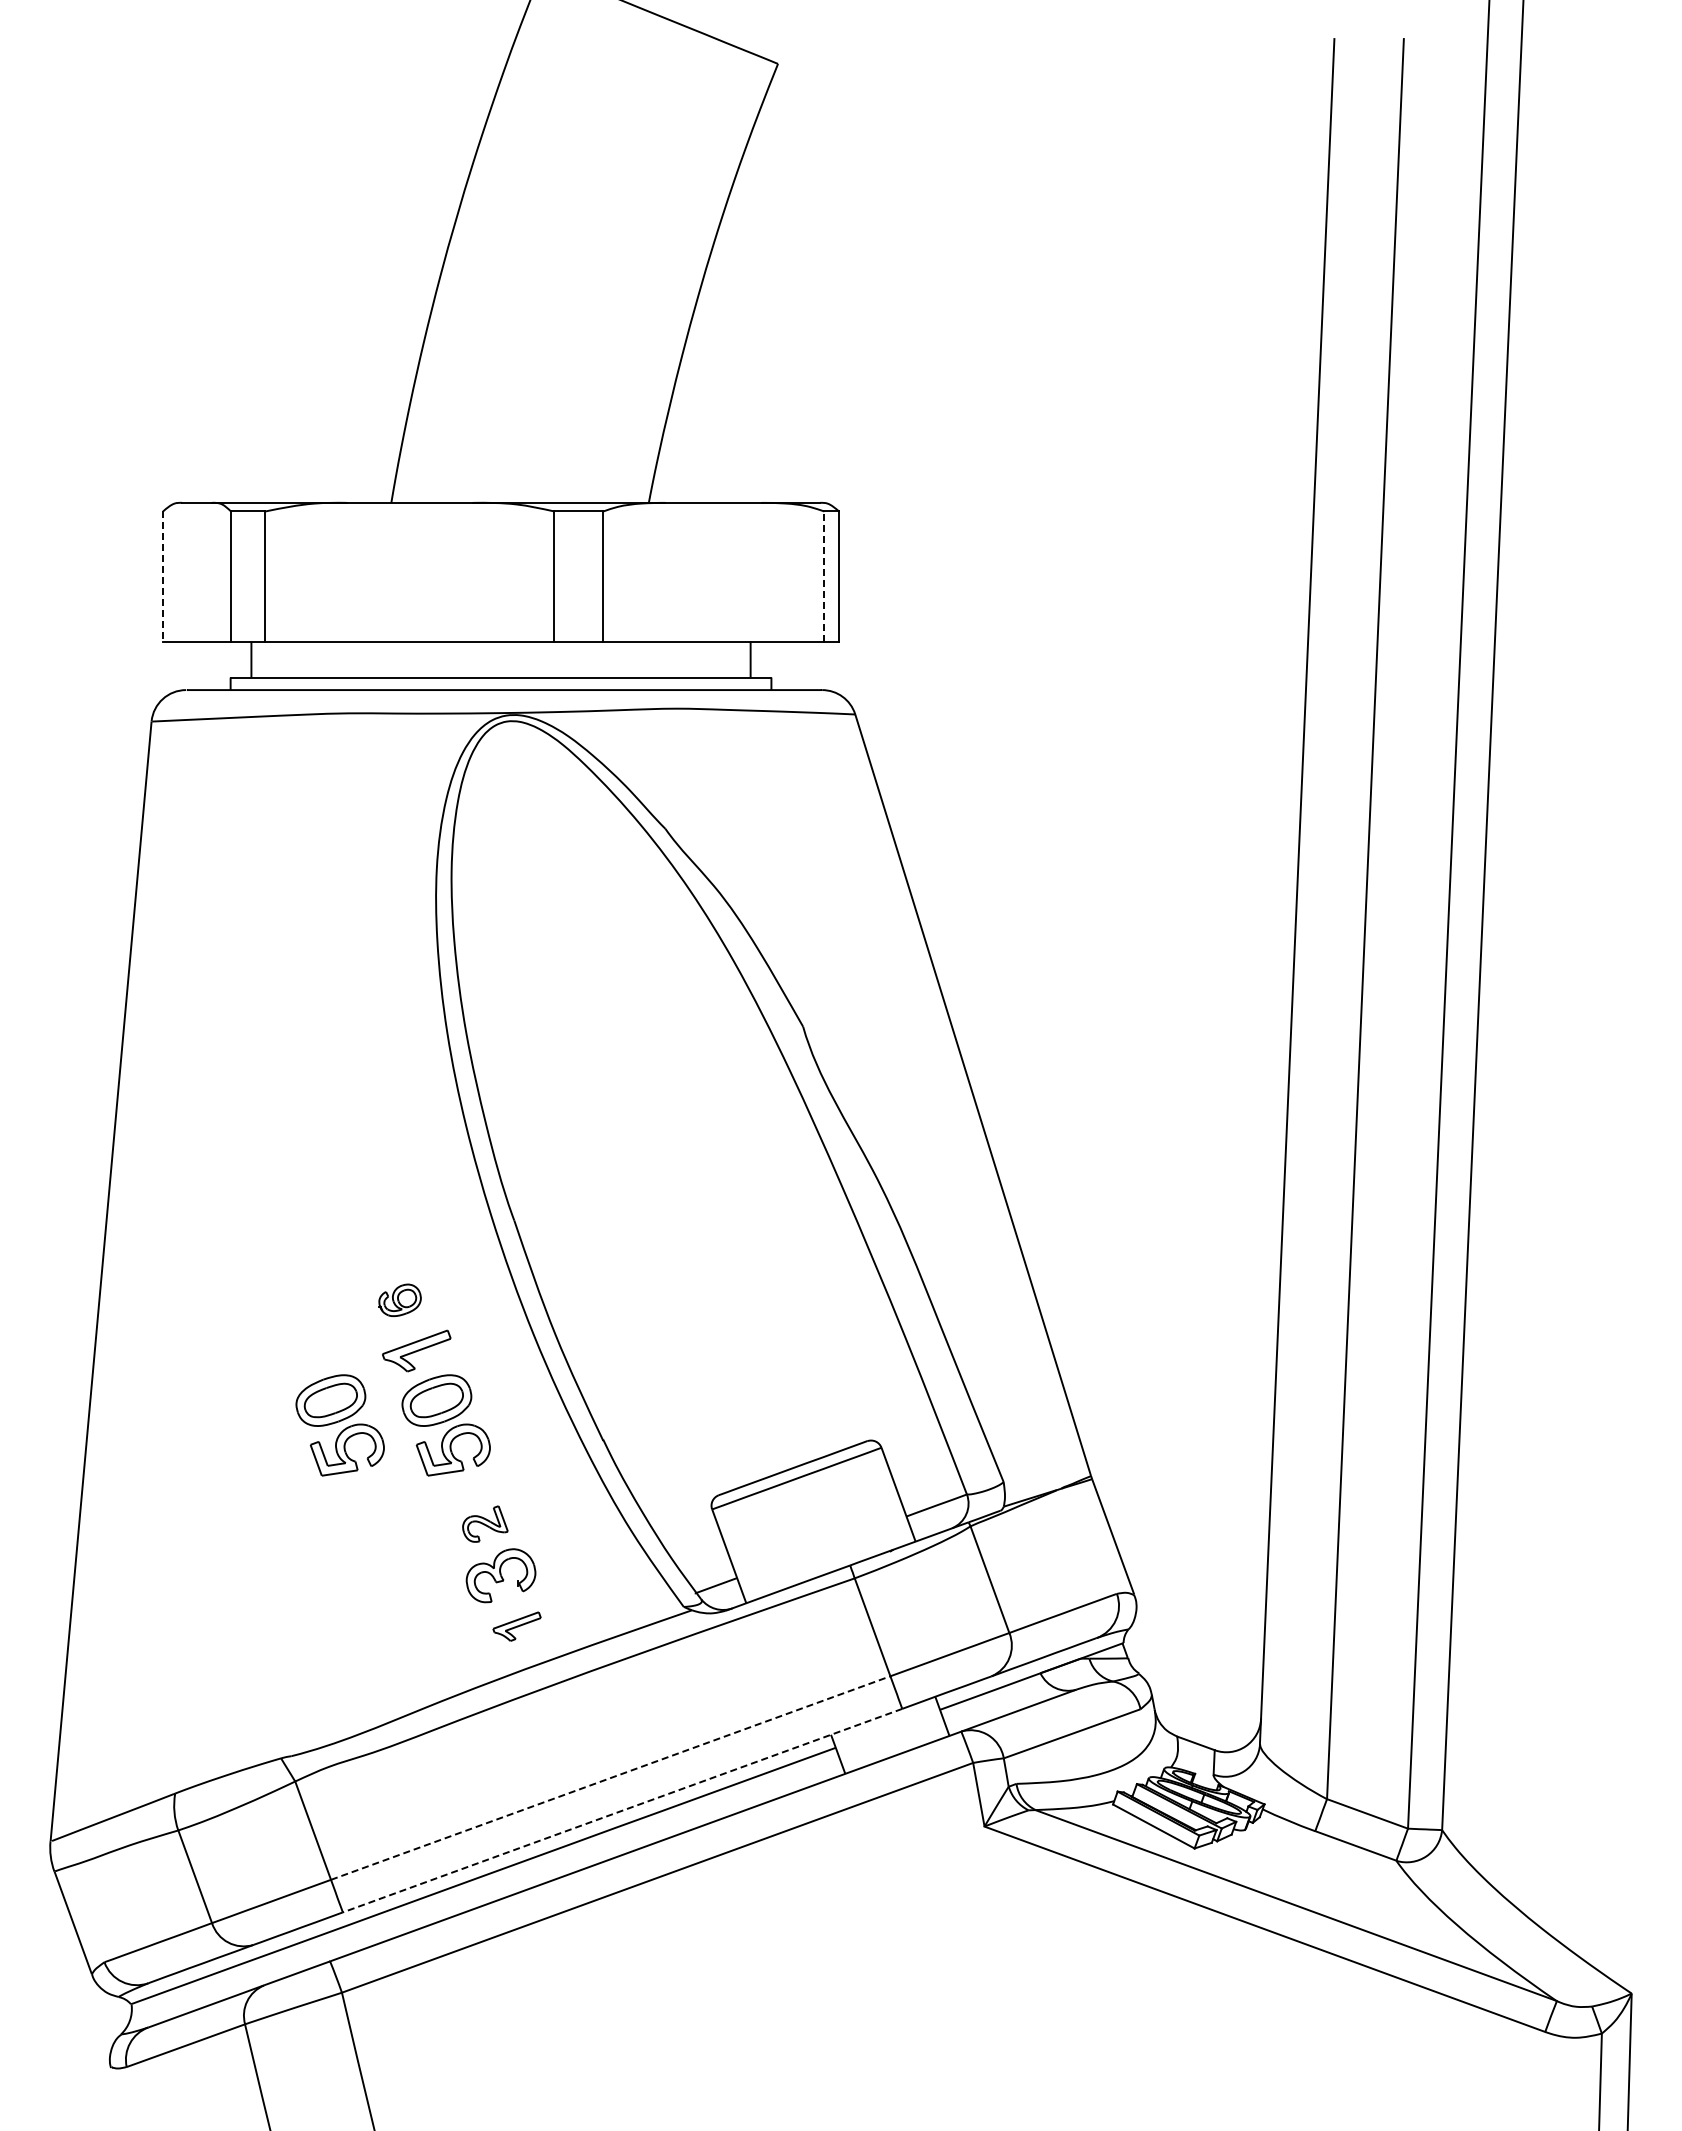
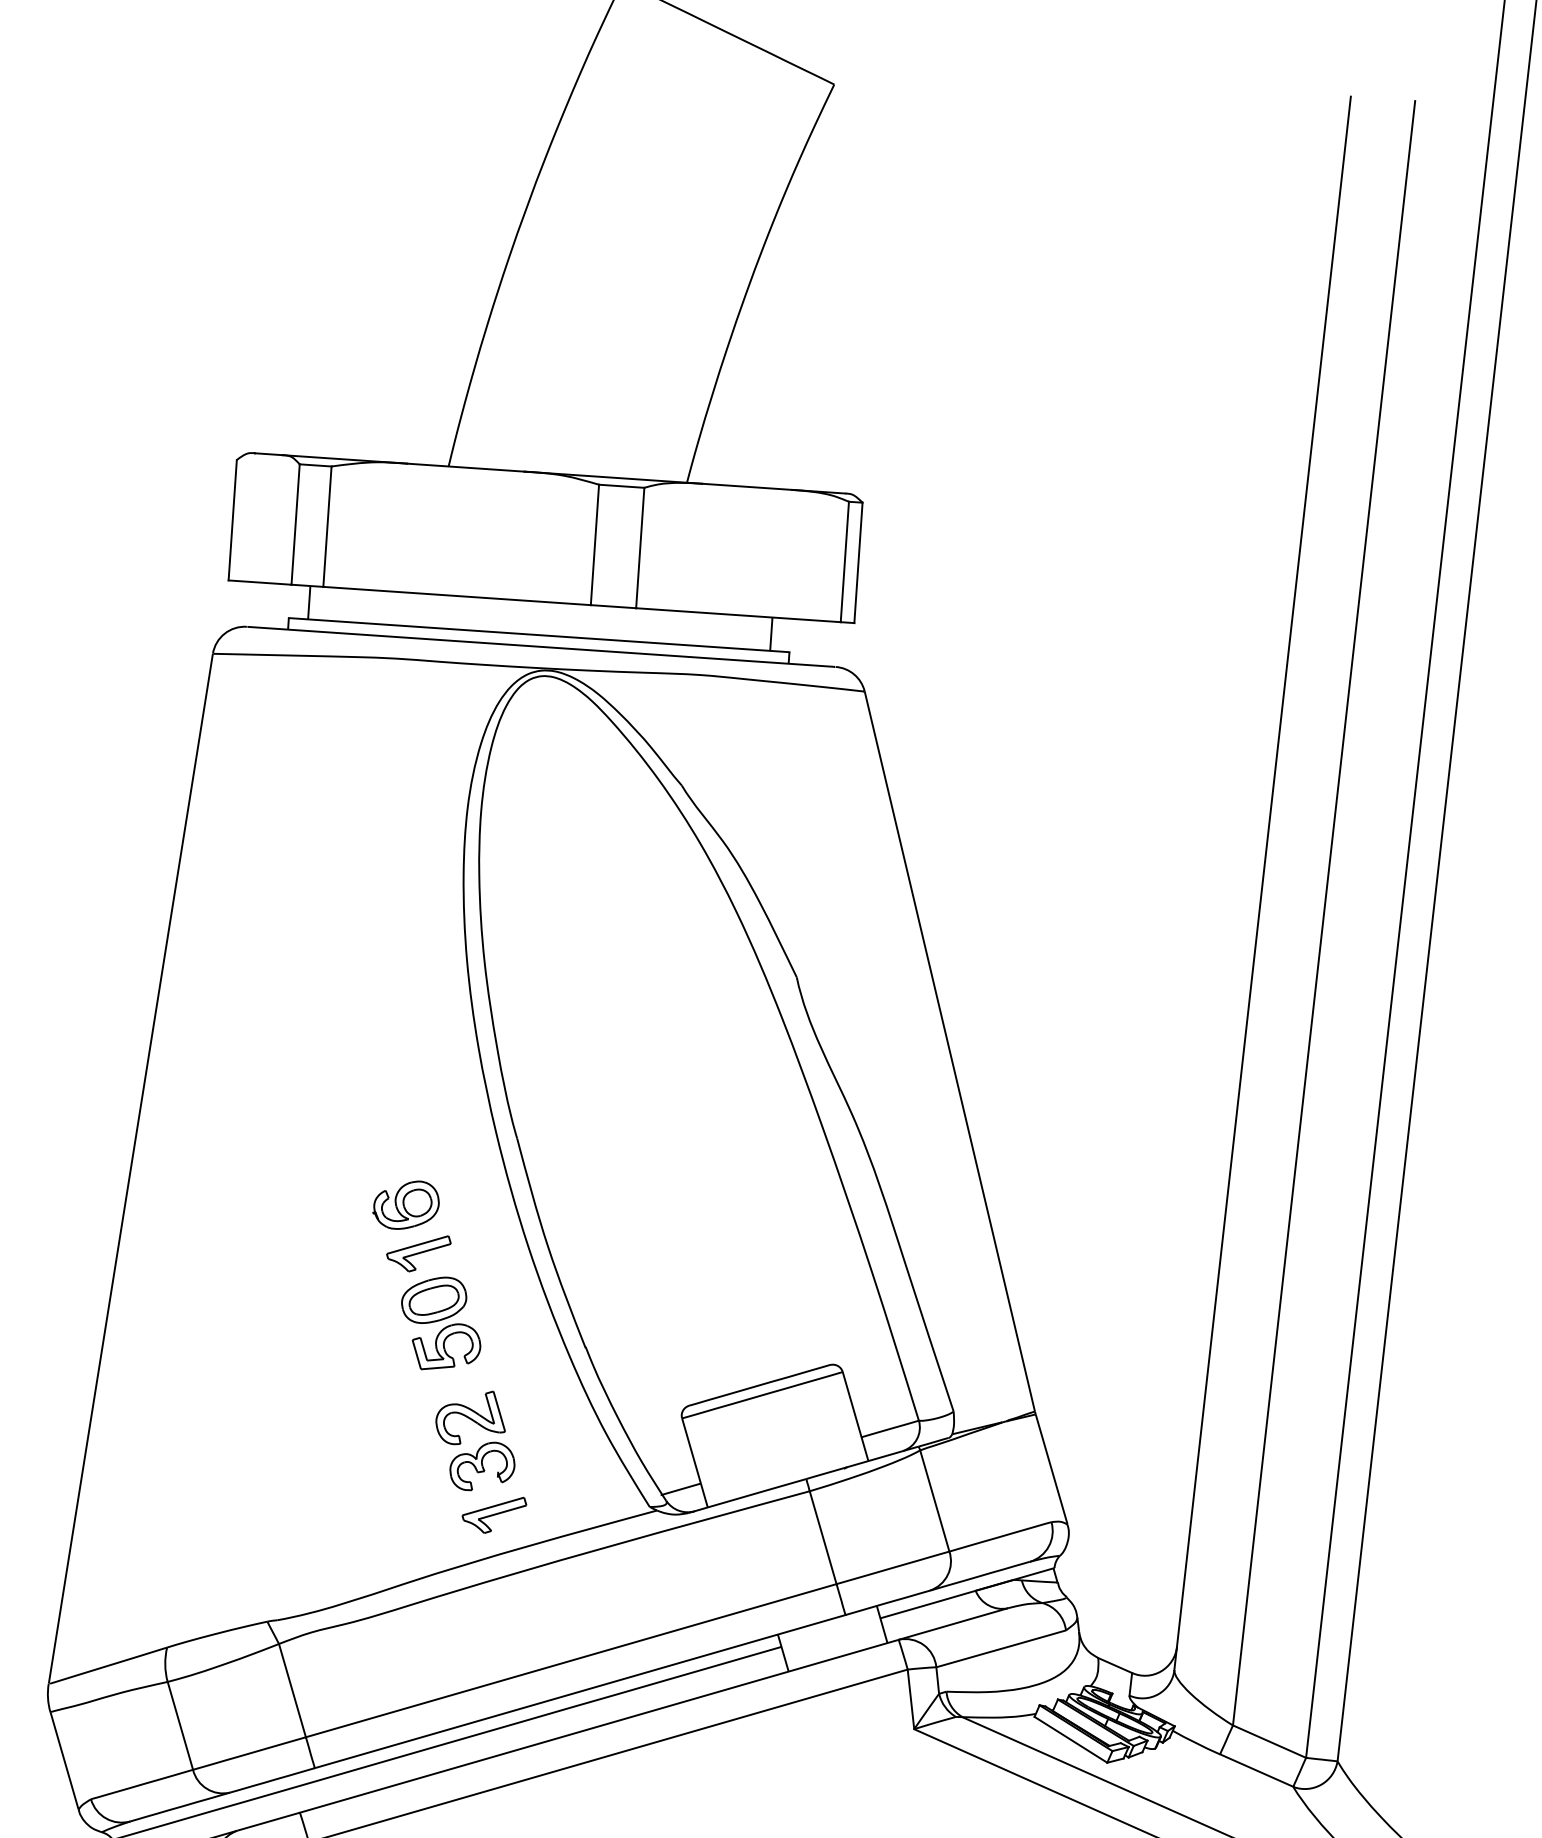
line: (824, 576) -> (844, 561), dashed -> solid
line: (163, 577) -> (233, 521), dashed -> solid
part: (399, 1300) -> (405, 1205), size x1.67
part: (339, 1425) -> (342, 1317), removed
part: (485, 1523) -> (471, 1417), size x1.67
part: (516, 1626) -> (493, 1514), size x1.43
line: (610, 1778) -> (571, 1661), dashed -> solid
line: (622, 1810) -> (580, 1691), dashed -> solid

